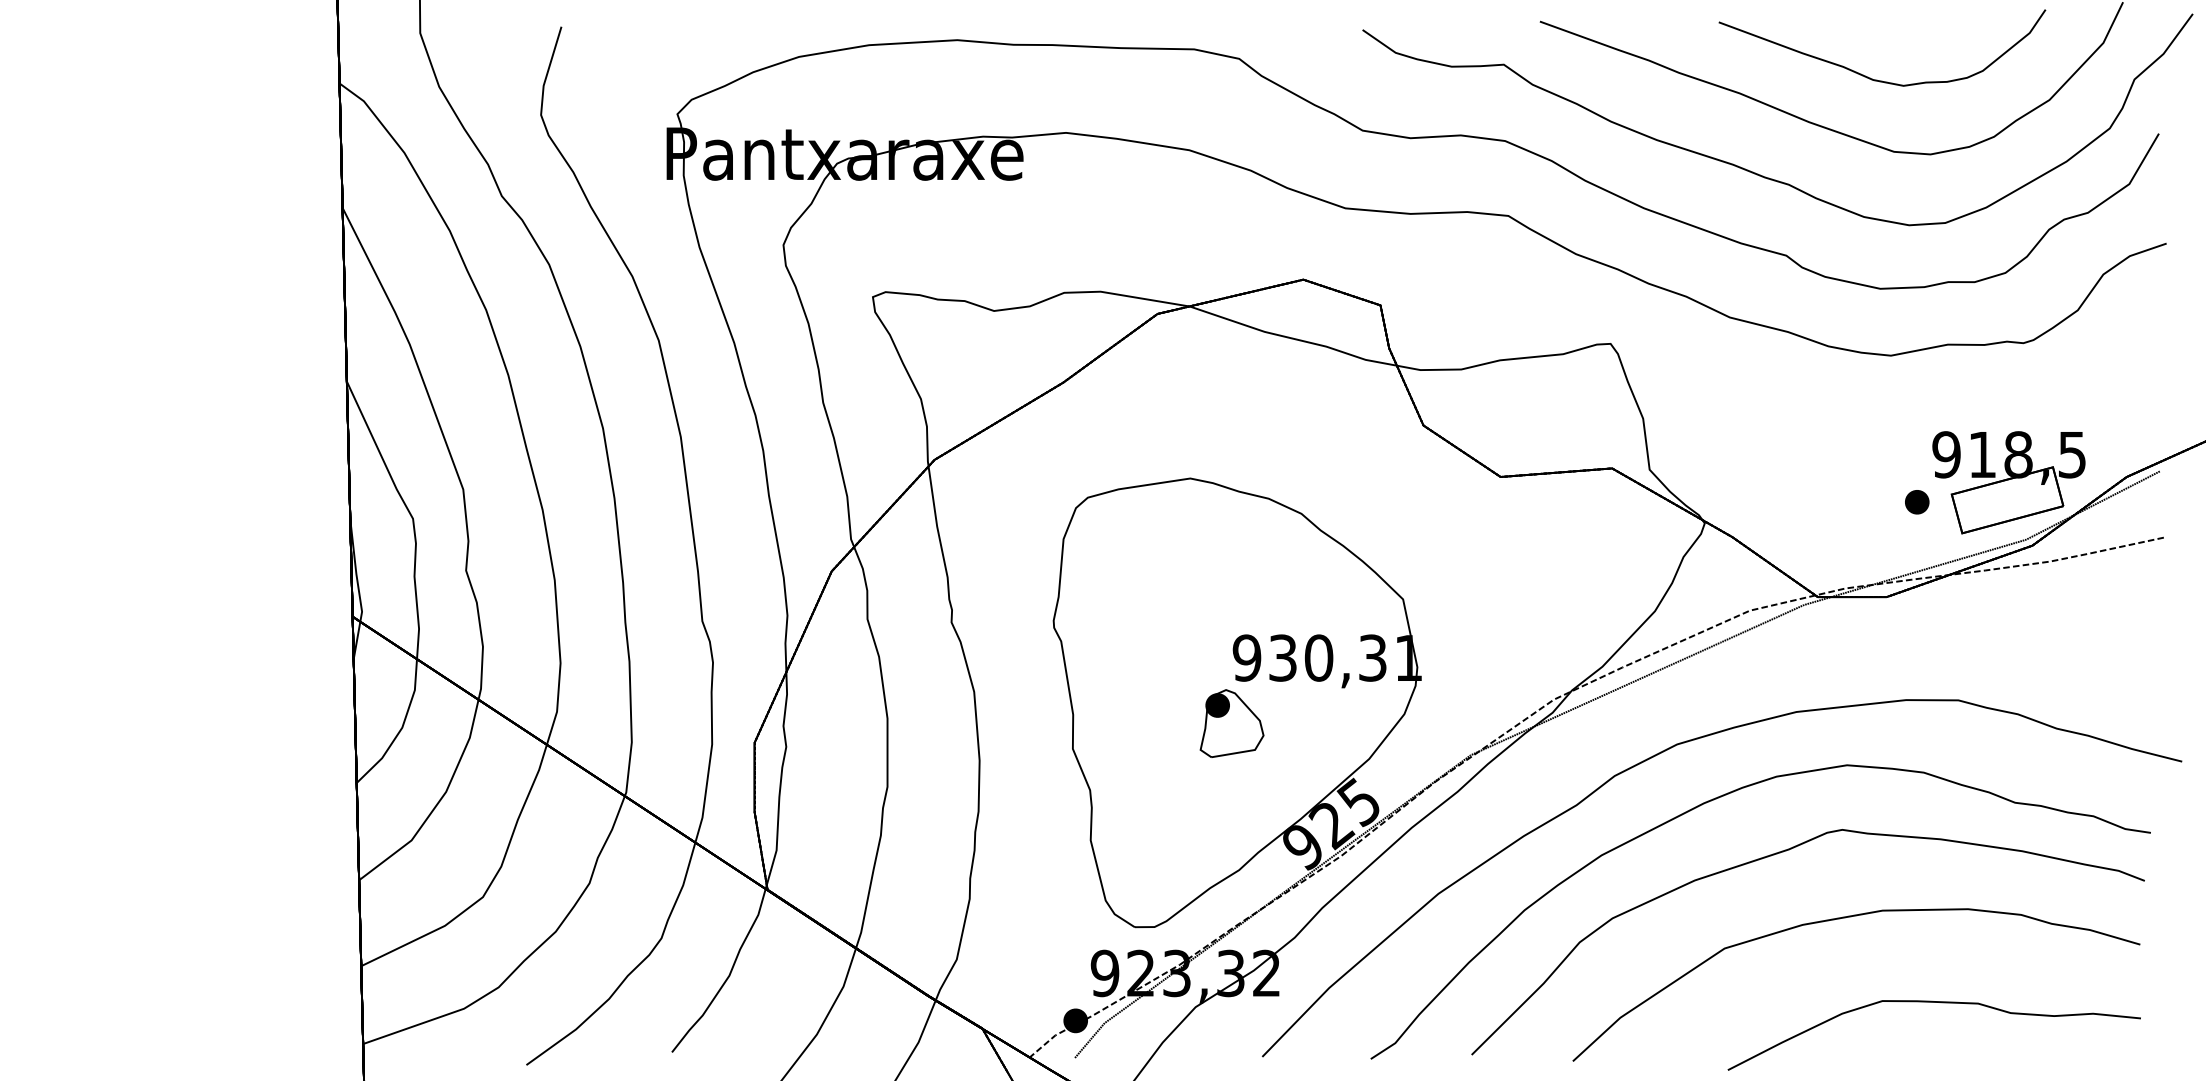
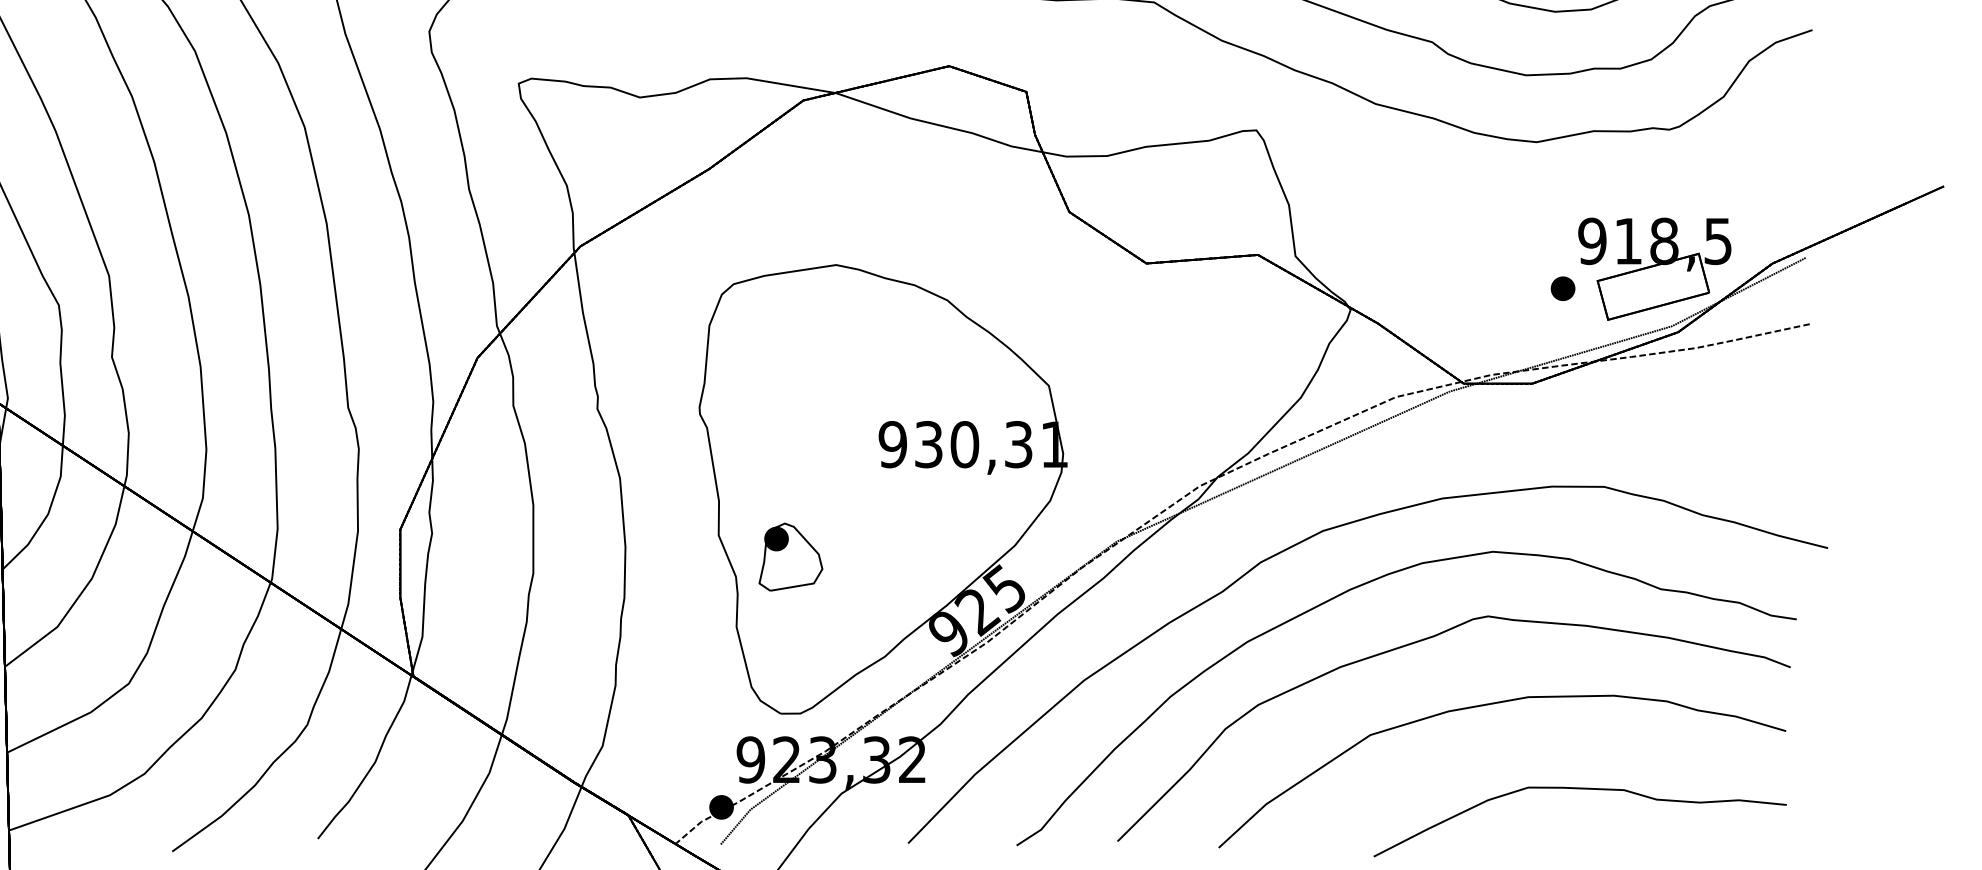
part: (1231, 723) -> (790, 557), moved

